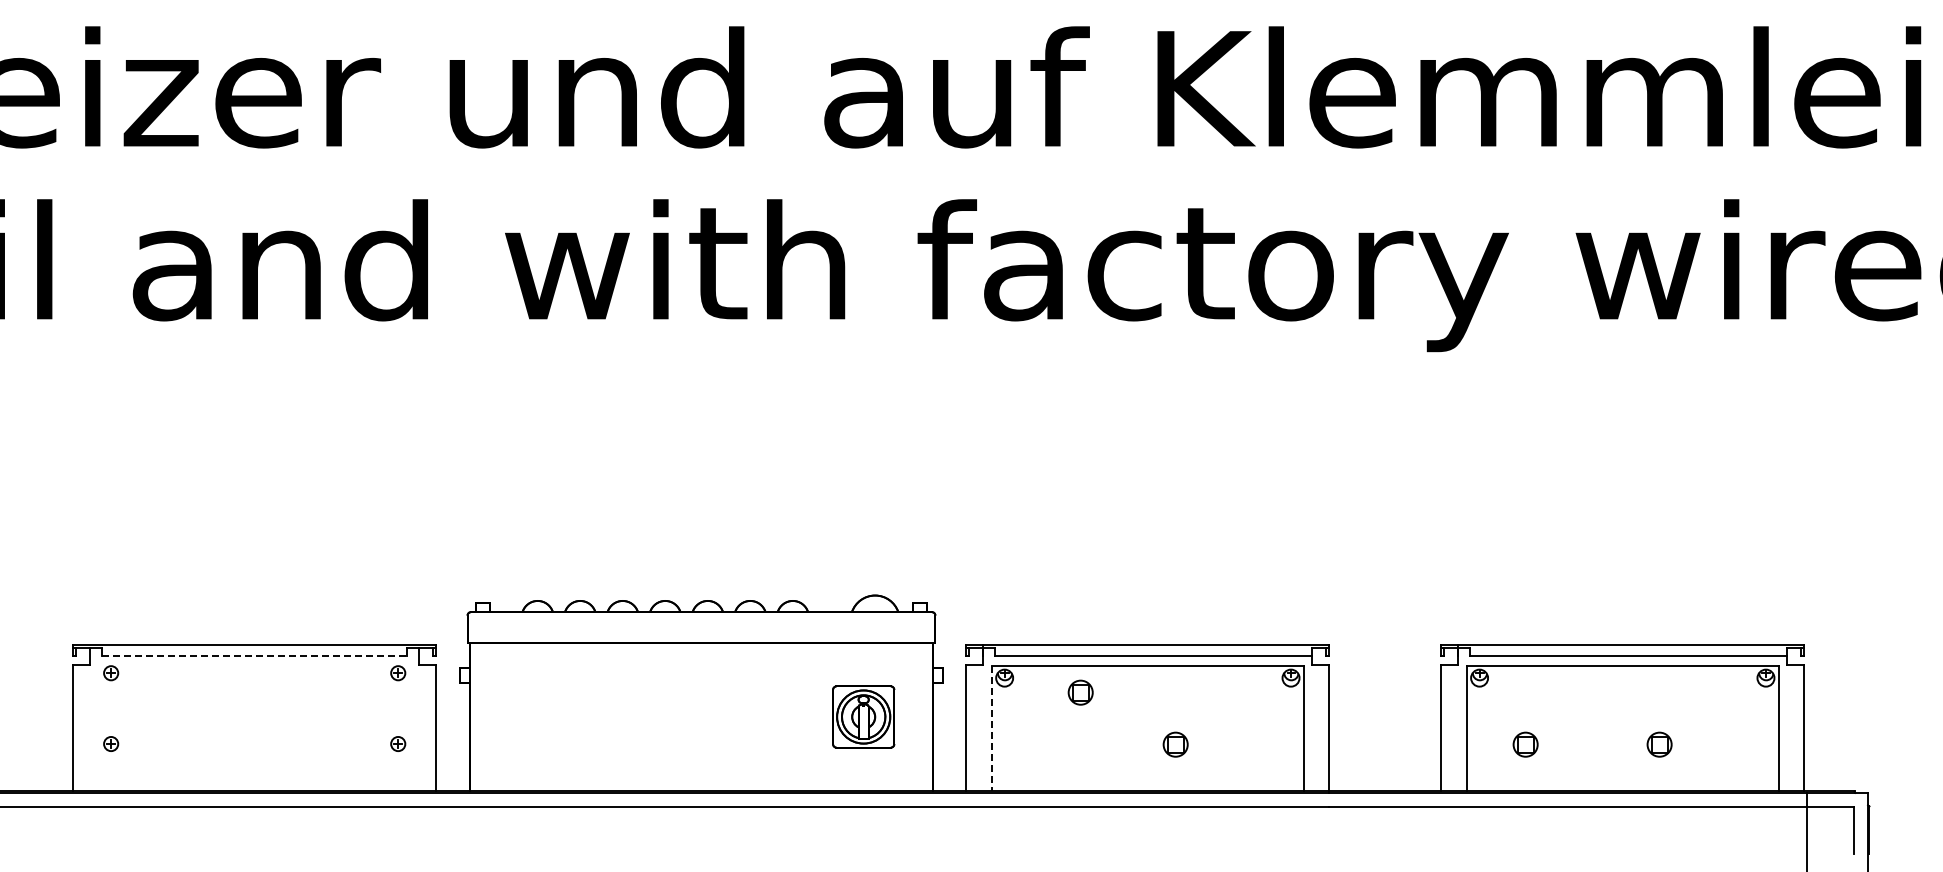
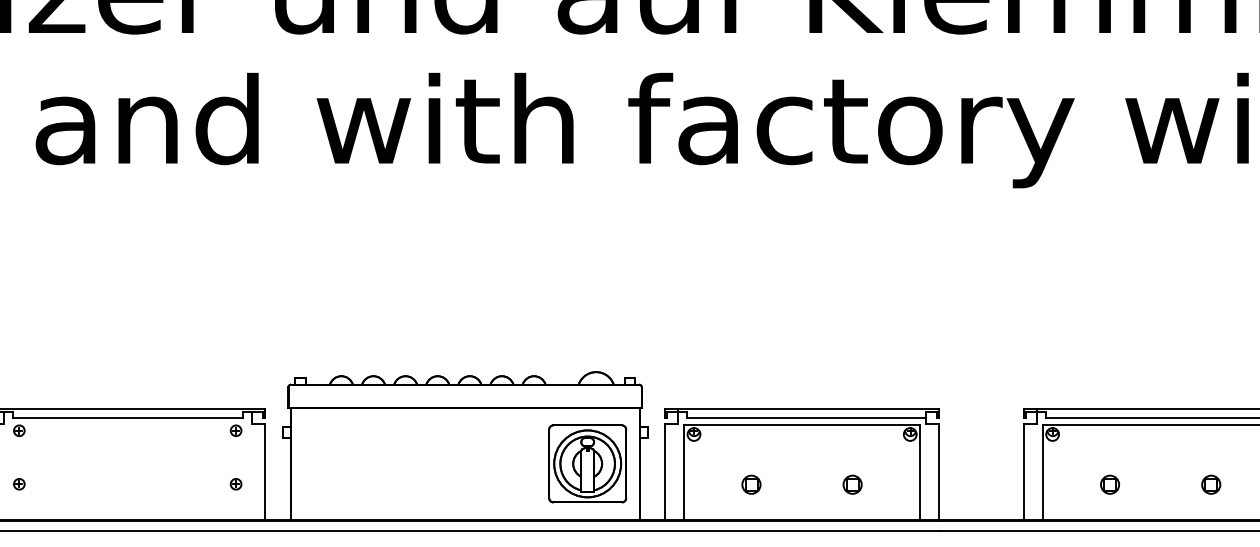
line: (255, 656) -> (128, 418), dashed -> solid
part: (1080, 692) -> (751, 484), moved
part: (863, 716) -> (587, 463), size x1.67
line: (991, 728) -> (684, 472), dashed -> solid
part: (1175, 744) -> (852, 484), moved
part: (1525, 744) -> (1109, 484), moved
part: (1659, 744) -> (1211, 484), moved

